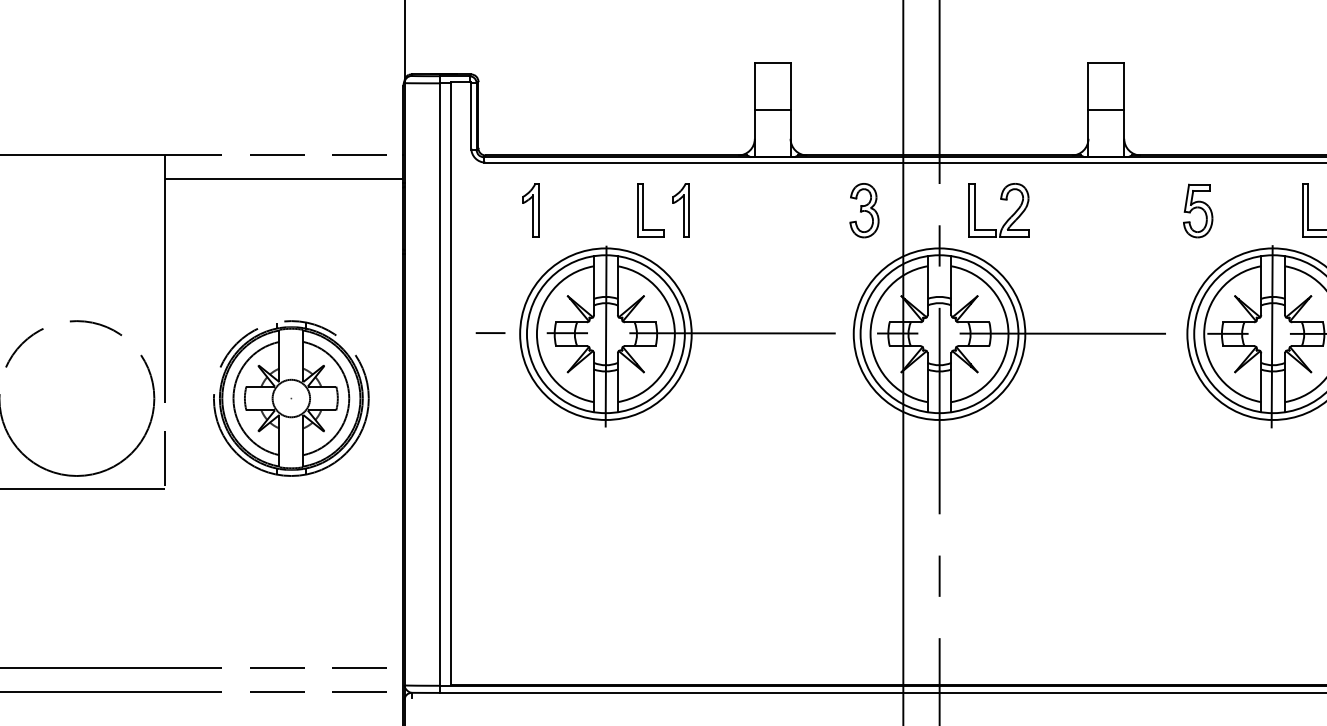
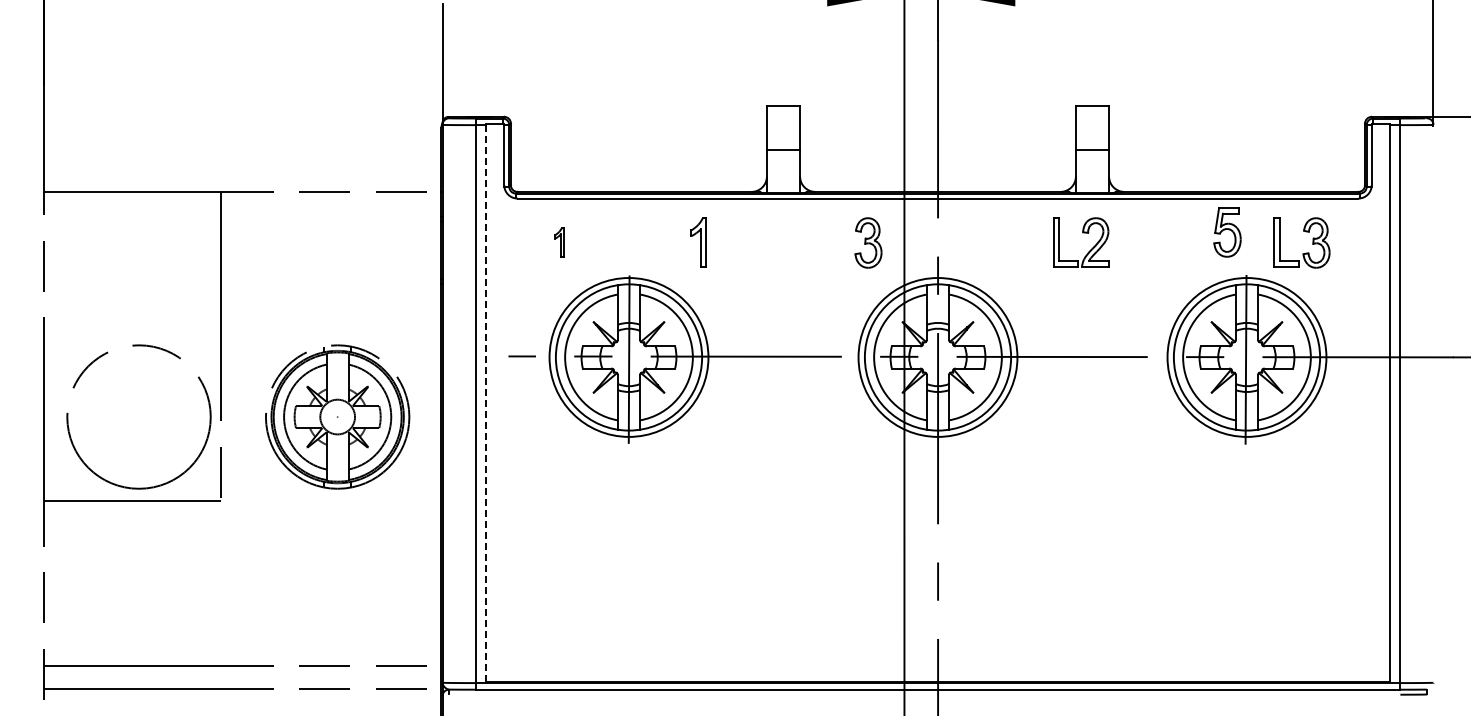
line: (283, 179) -> (330, 214), removed
part: (1000, 200) -> (1082, 233), moved
part: (530, 210) -> (559, 242), size x0.6
part: (650, 210) -> (670, 242), removed
part: (1198, 211) -> (1227, 232), moved
line: (450, 382) -> (485, 402), solid -> dashed

